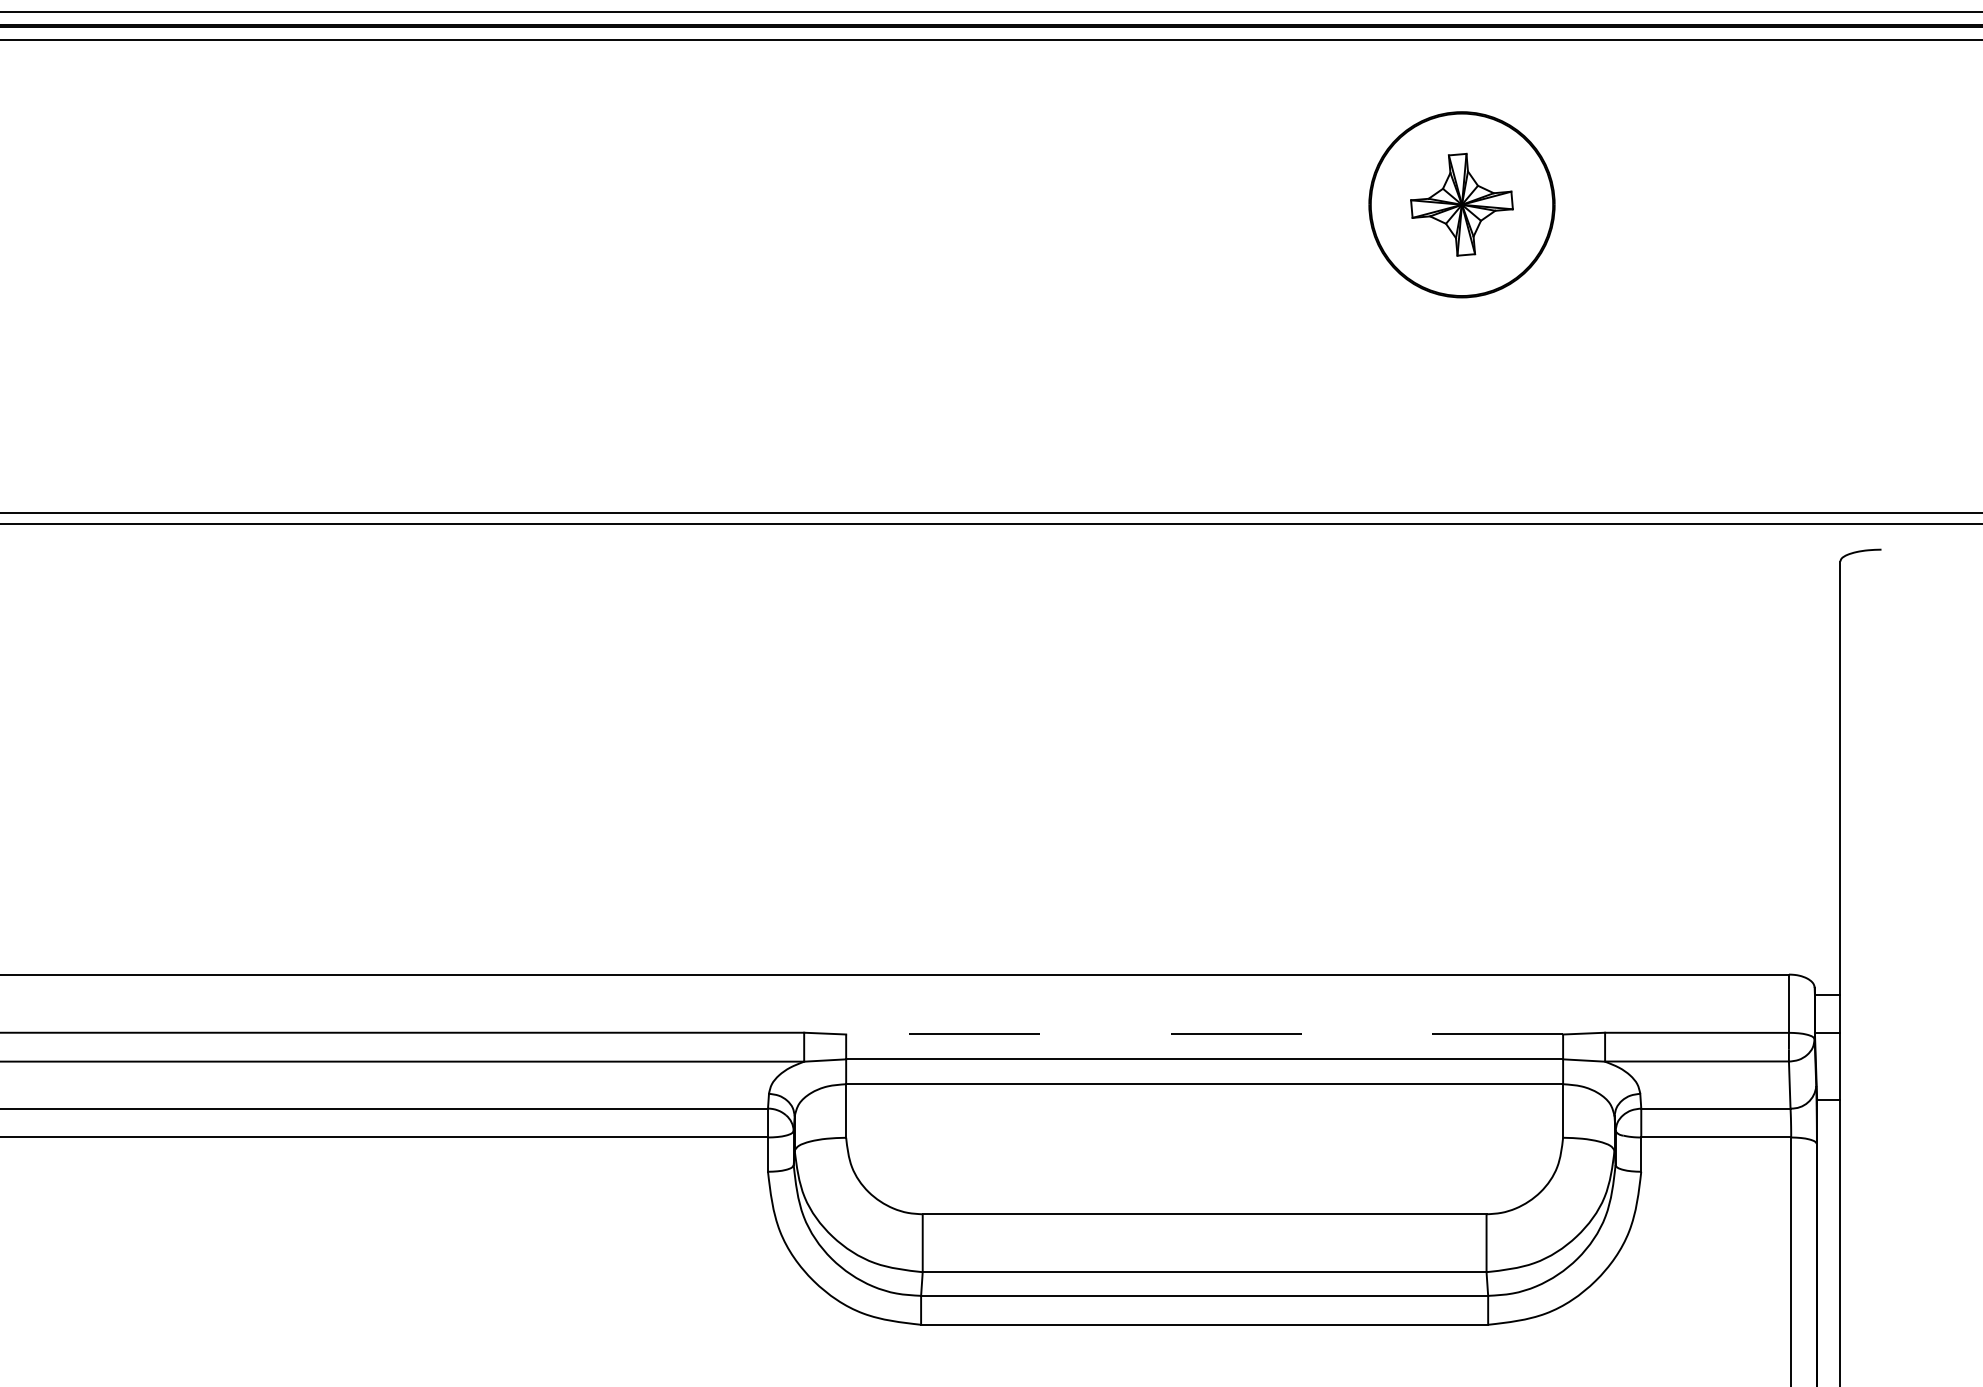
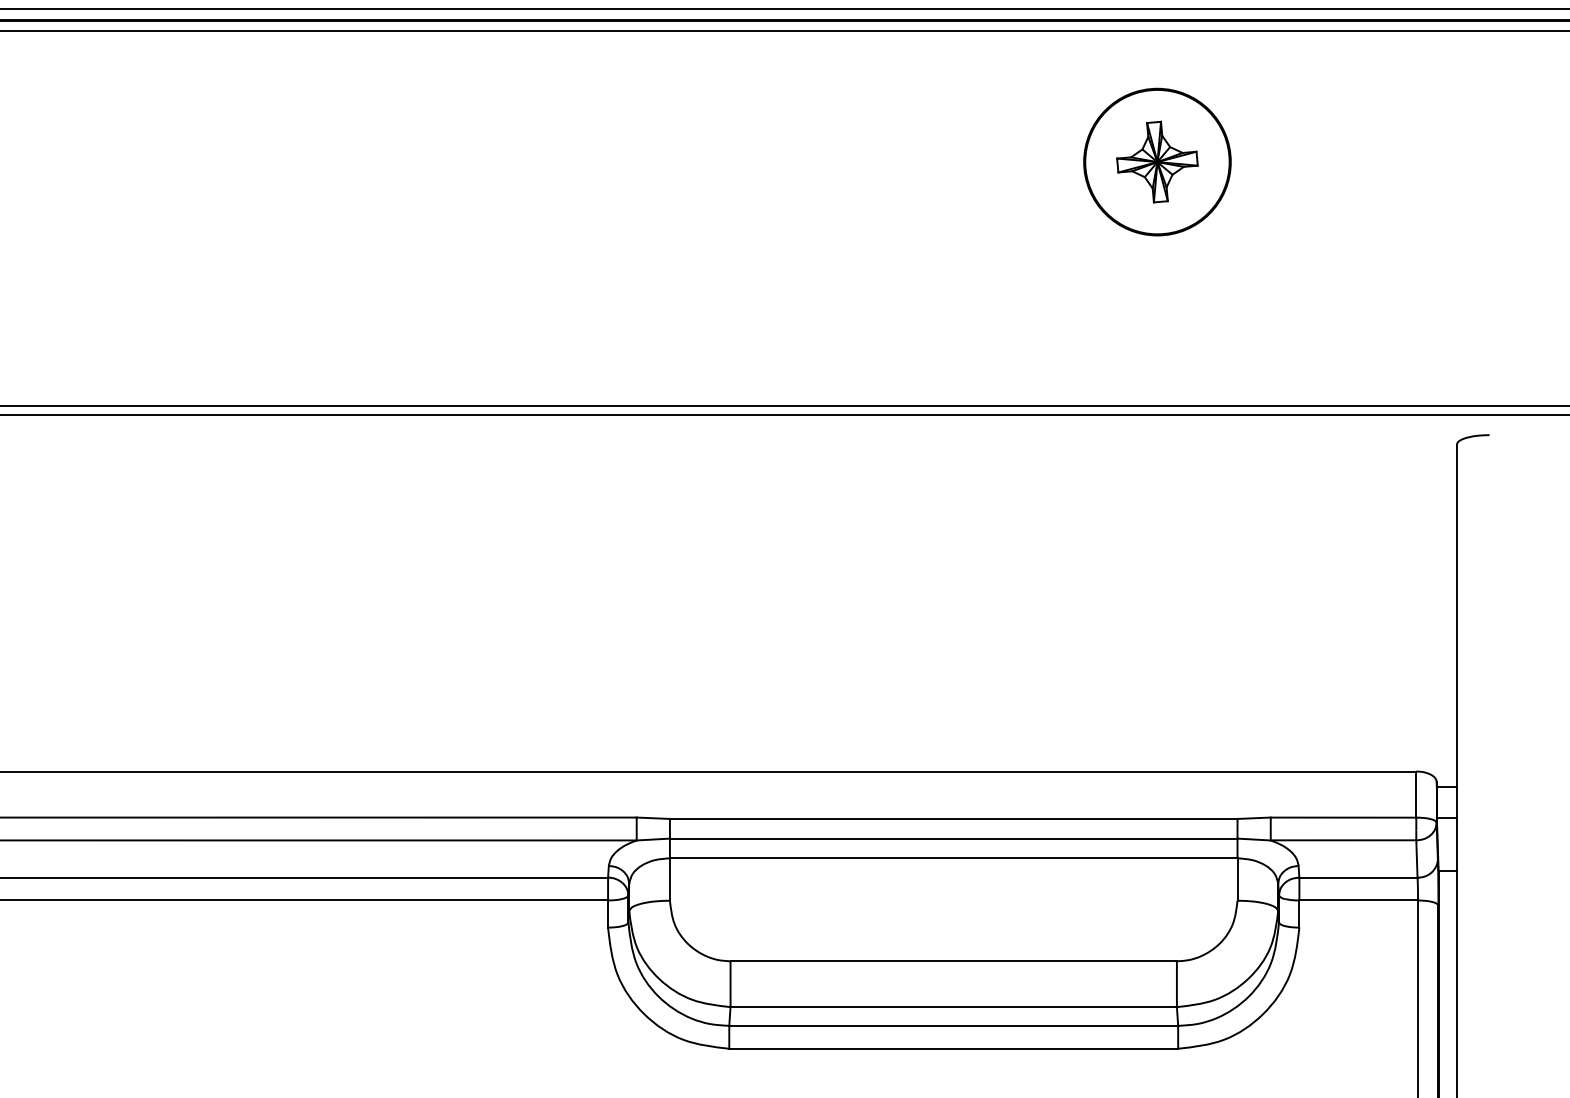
line: (1204, 1033) -> (953, 818), dashed -> solid

